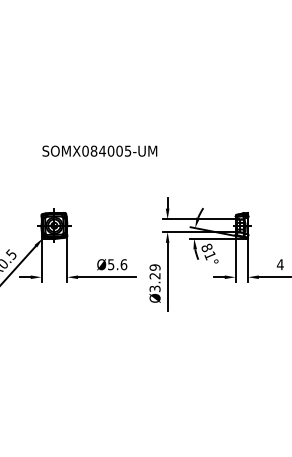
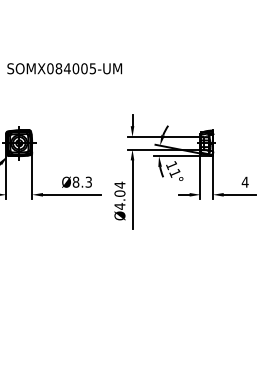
text: (206, 247) -> (171, 165), 81° -> 11°
text: (117, 264) -> (82, 182), Ø5.6 -> Ø8.3
text: (154, 278) -> (119, 196), Ø3.29 -> Ø4.04

